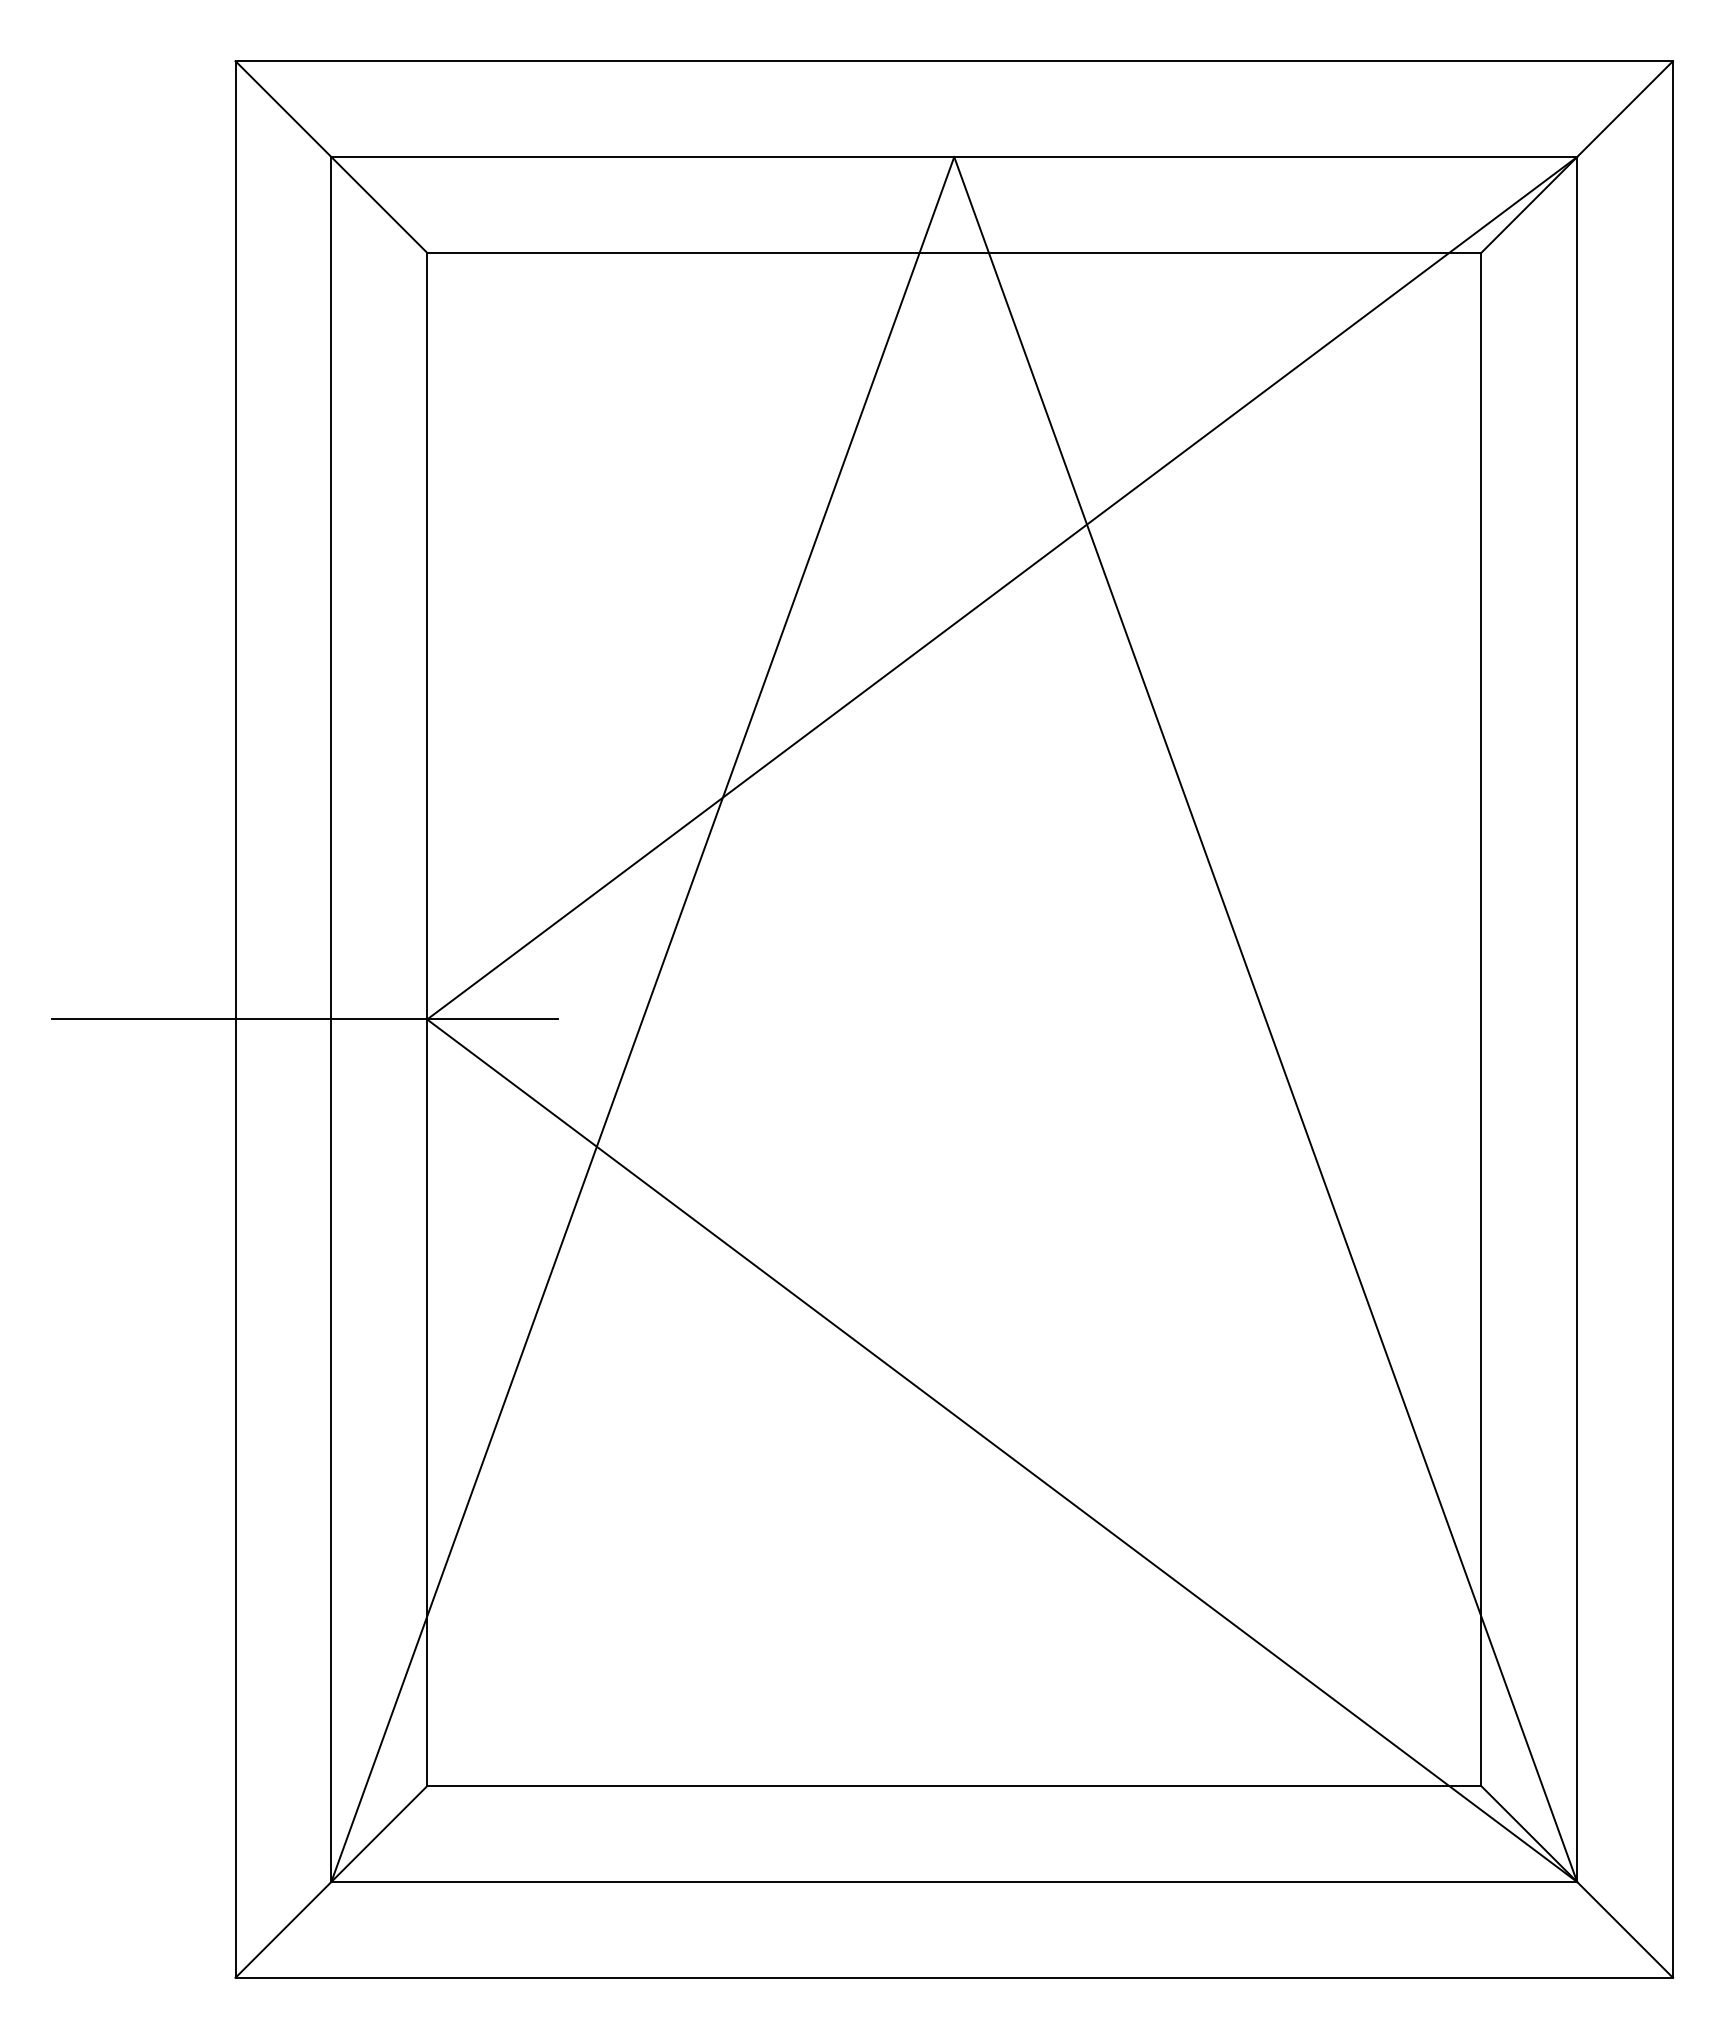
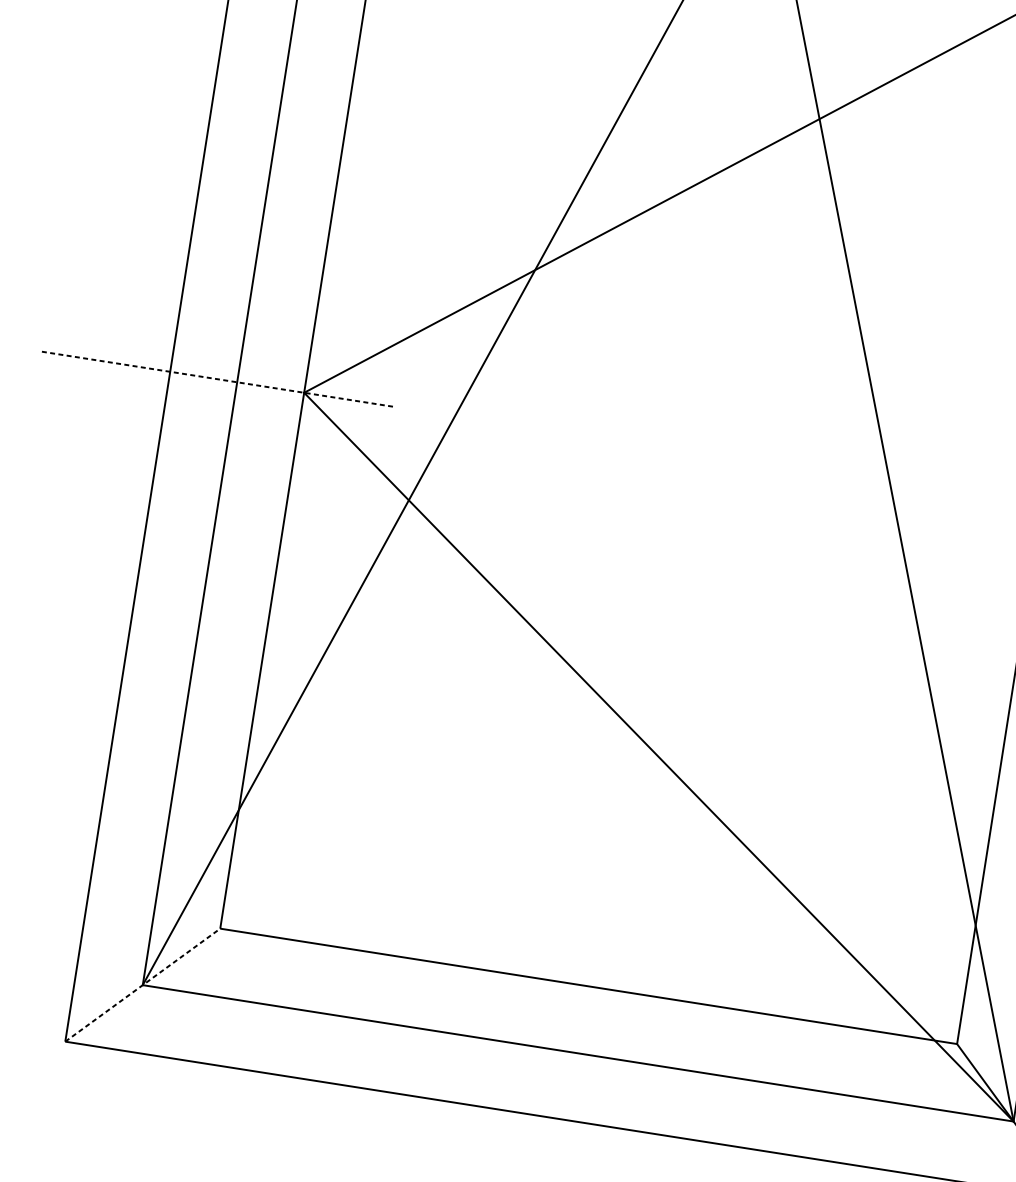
line: (305, 1019) -> (219, 379), solid -> dashed
line: (331, 1881) -> (142, 984), solid -> dashed

